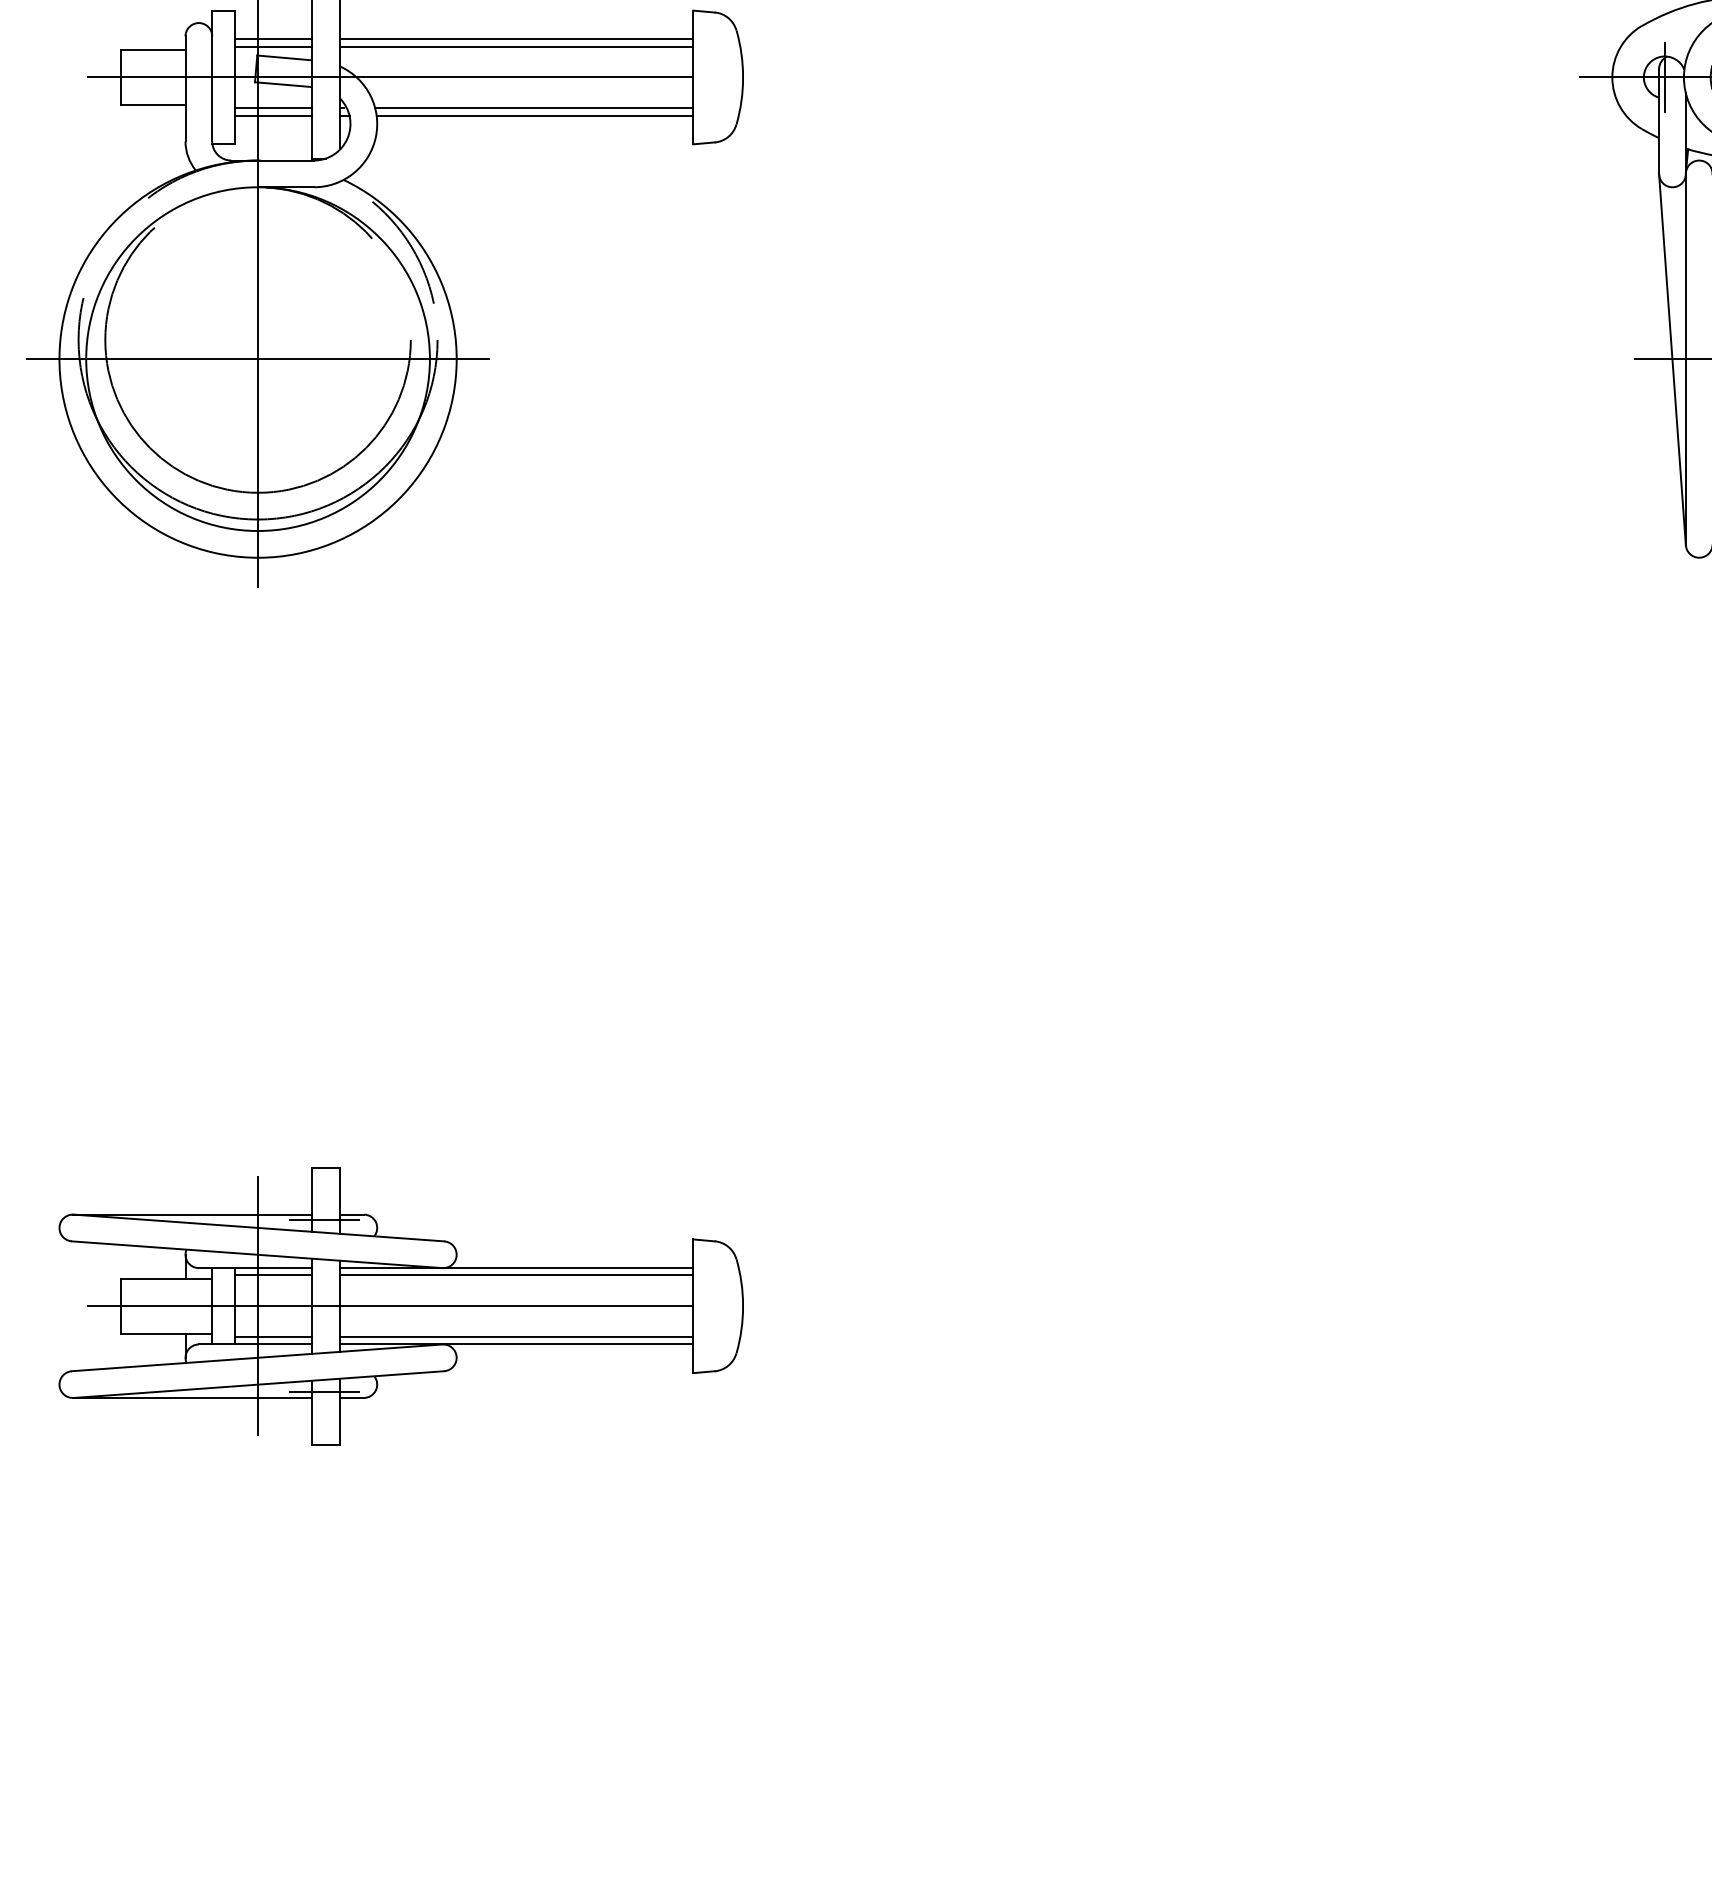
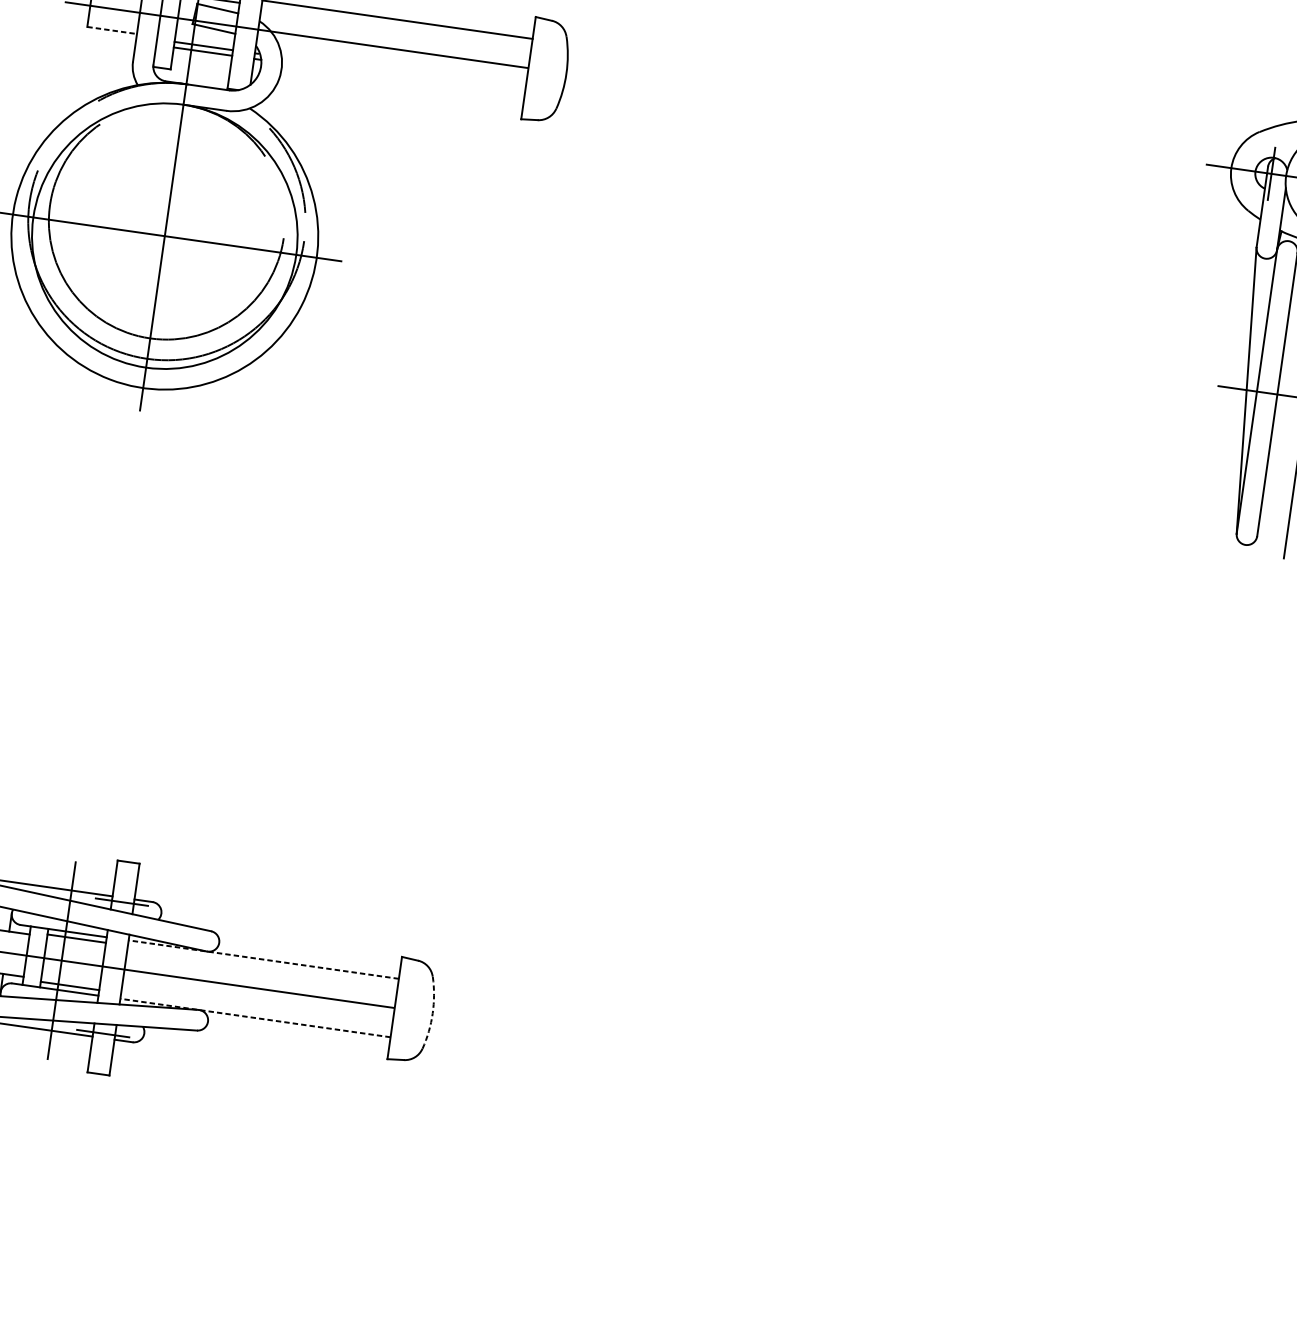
line: (516, 46) -> (396, 25), removed
line: (153, 105) -> (112, 30), solid -> dashed
line: (534, 108) -> (403, 74), removed
line: (534, 115) -> (402, 79), removed
line: (516, 1268) -> (263, 959), solid -> dashed
line: (516, 1275) -> (262, 965), removed
arc: (743, 1306) -> (433, 1013), solid -> dashed
line: (516, 1337) -> (256, 1012), removed
line: (516, 1344) -> (255, 1018), solid -> dashed

